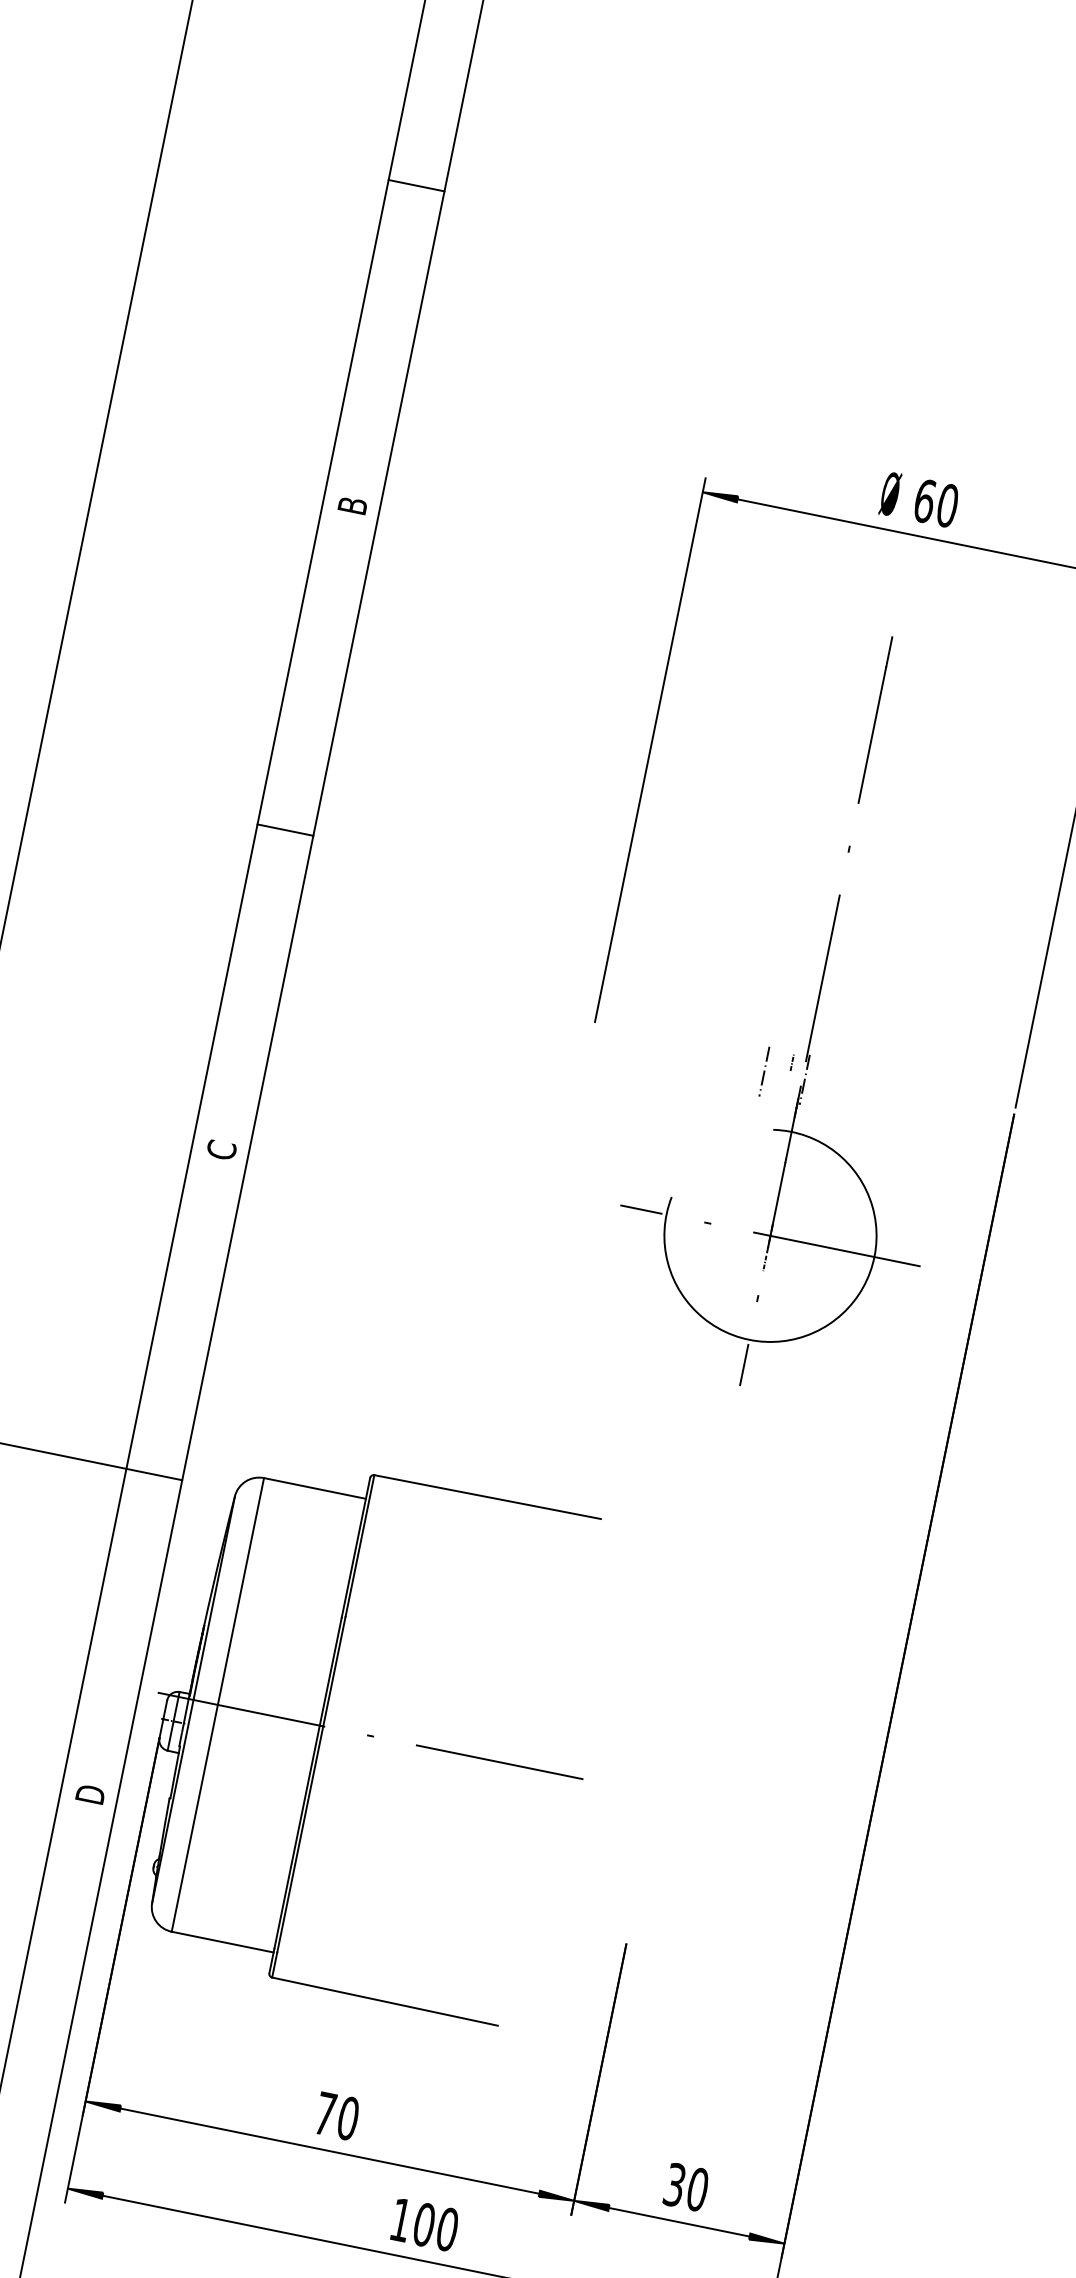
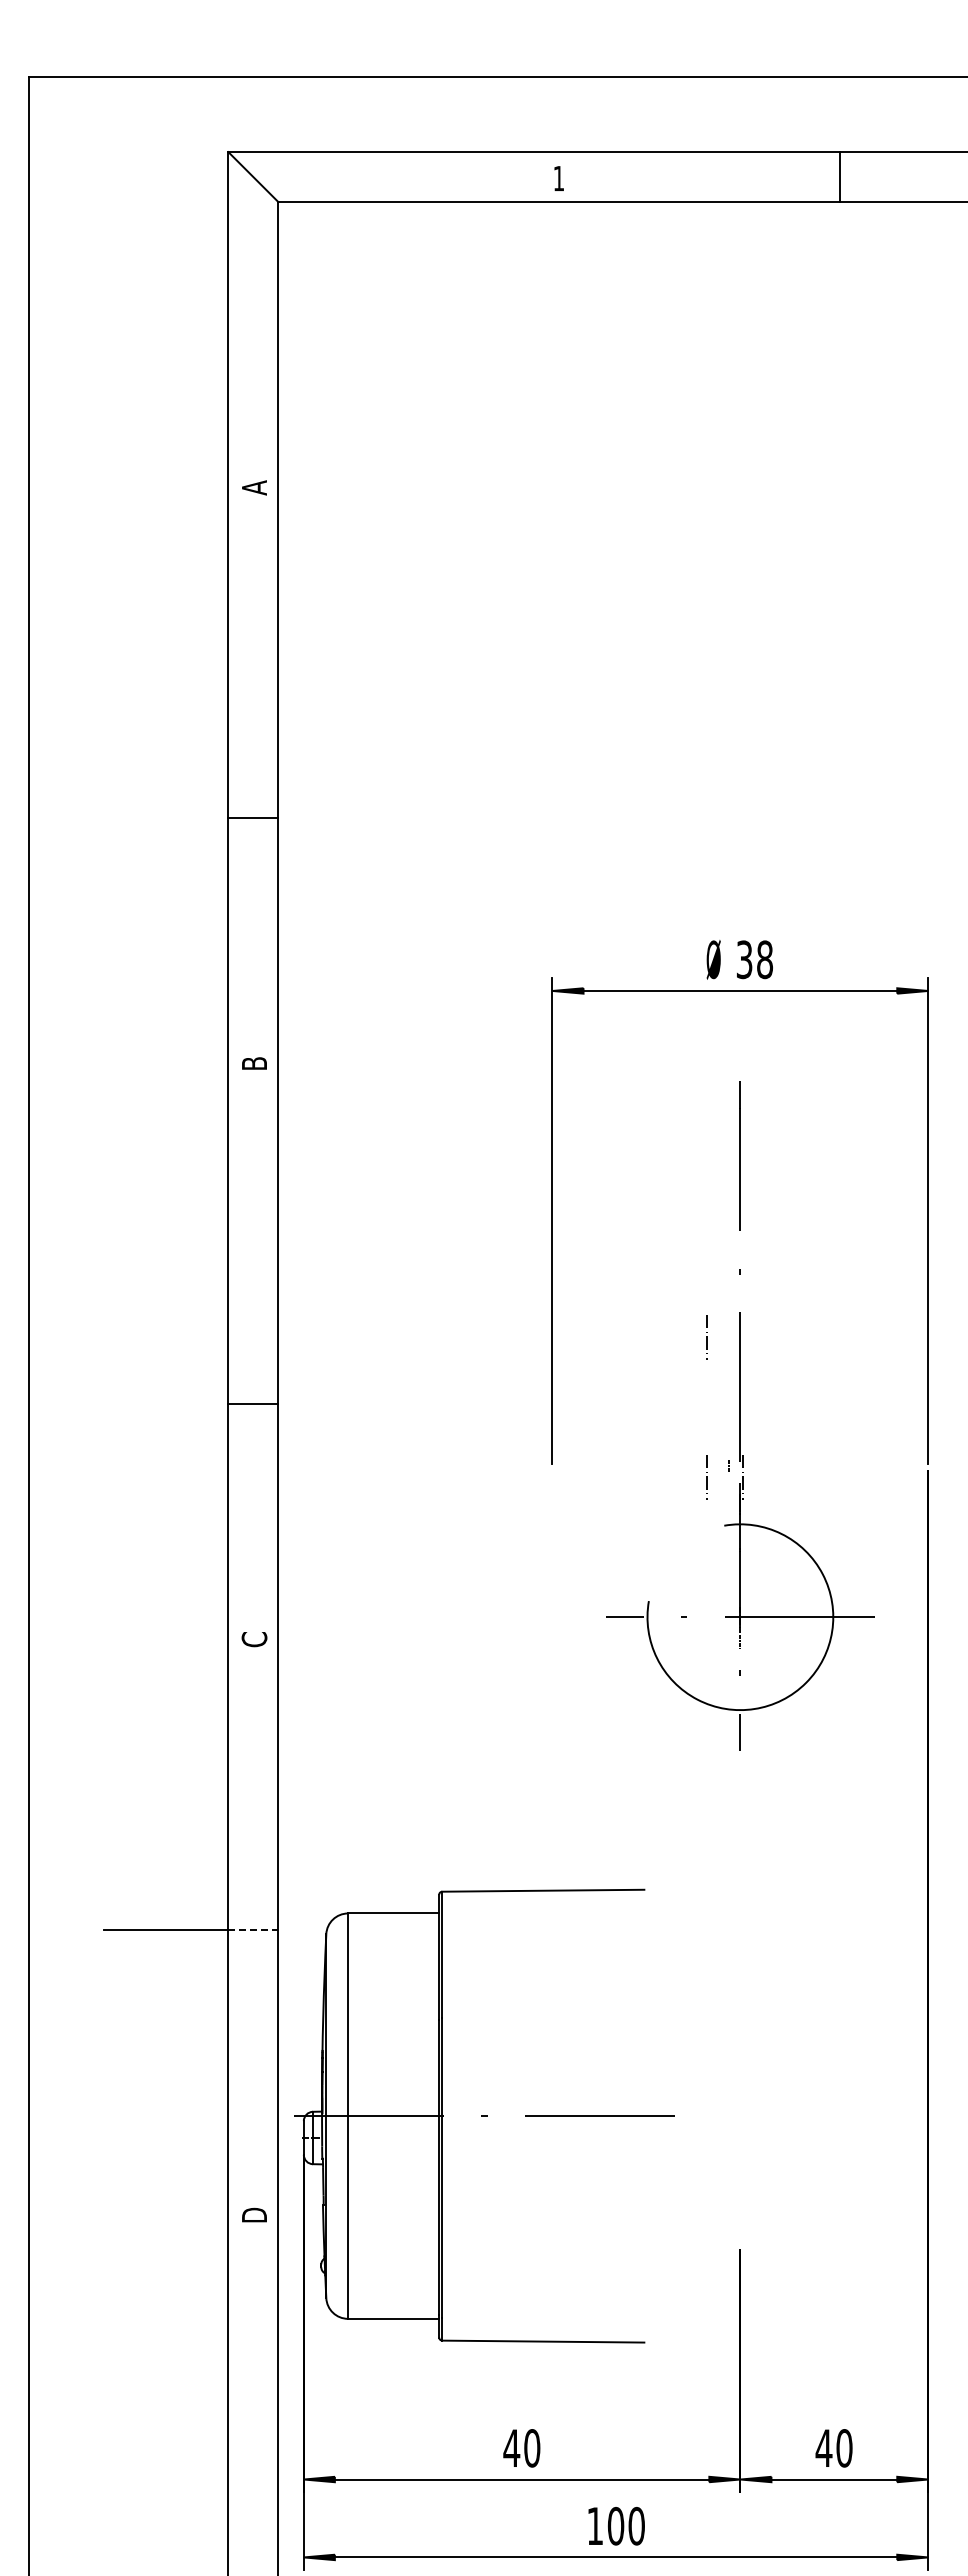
line: (416, 185) -> (253, 817), moved
text: (936, 503) -> (754, 959), 60 -> 38
line: (285, 829) -> (253, 1403), moved
line: (796, 915) -> (706, 1337), added
line: (154, 1474) -> (253, 1929), solid -> dashed
text: (325, 2112) -> (511, 2447), 70 -> 40
text: (674, 2185) -> (823, 2448), 30 -> 40

